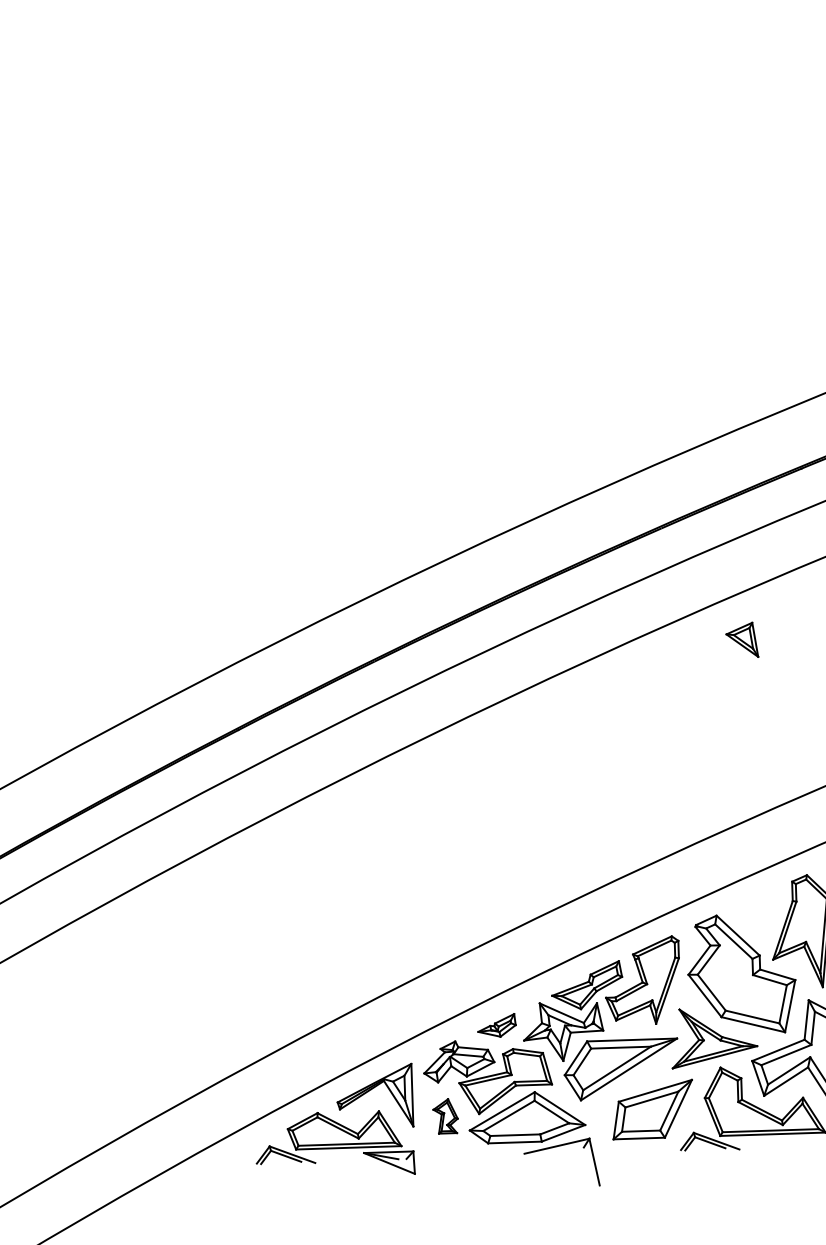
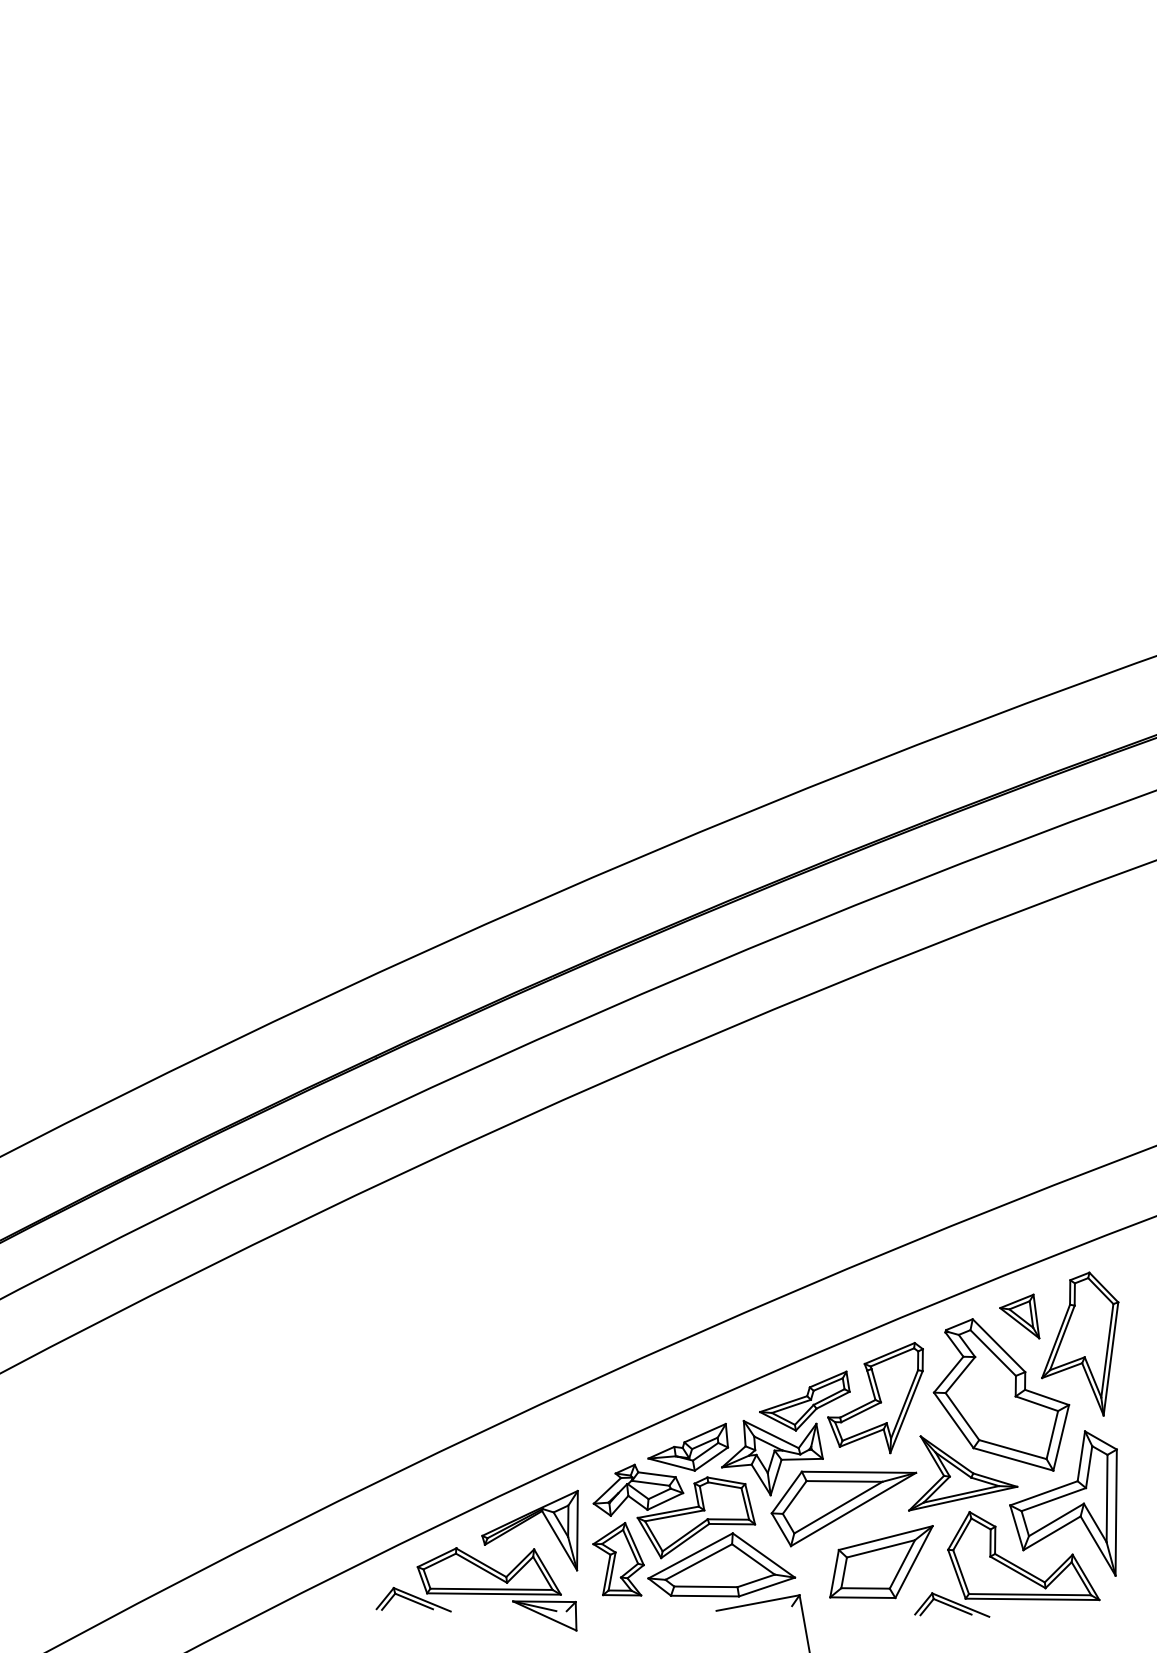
part: (741, 640) -> (1019, 1316), moved
part: (497, 1025) -> (688, 1446), size x1.67
part: (445, 1116) -> (618, 1559), size x1.67

